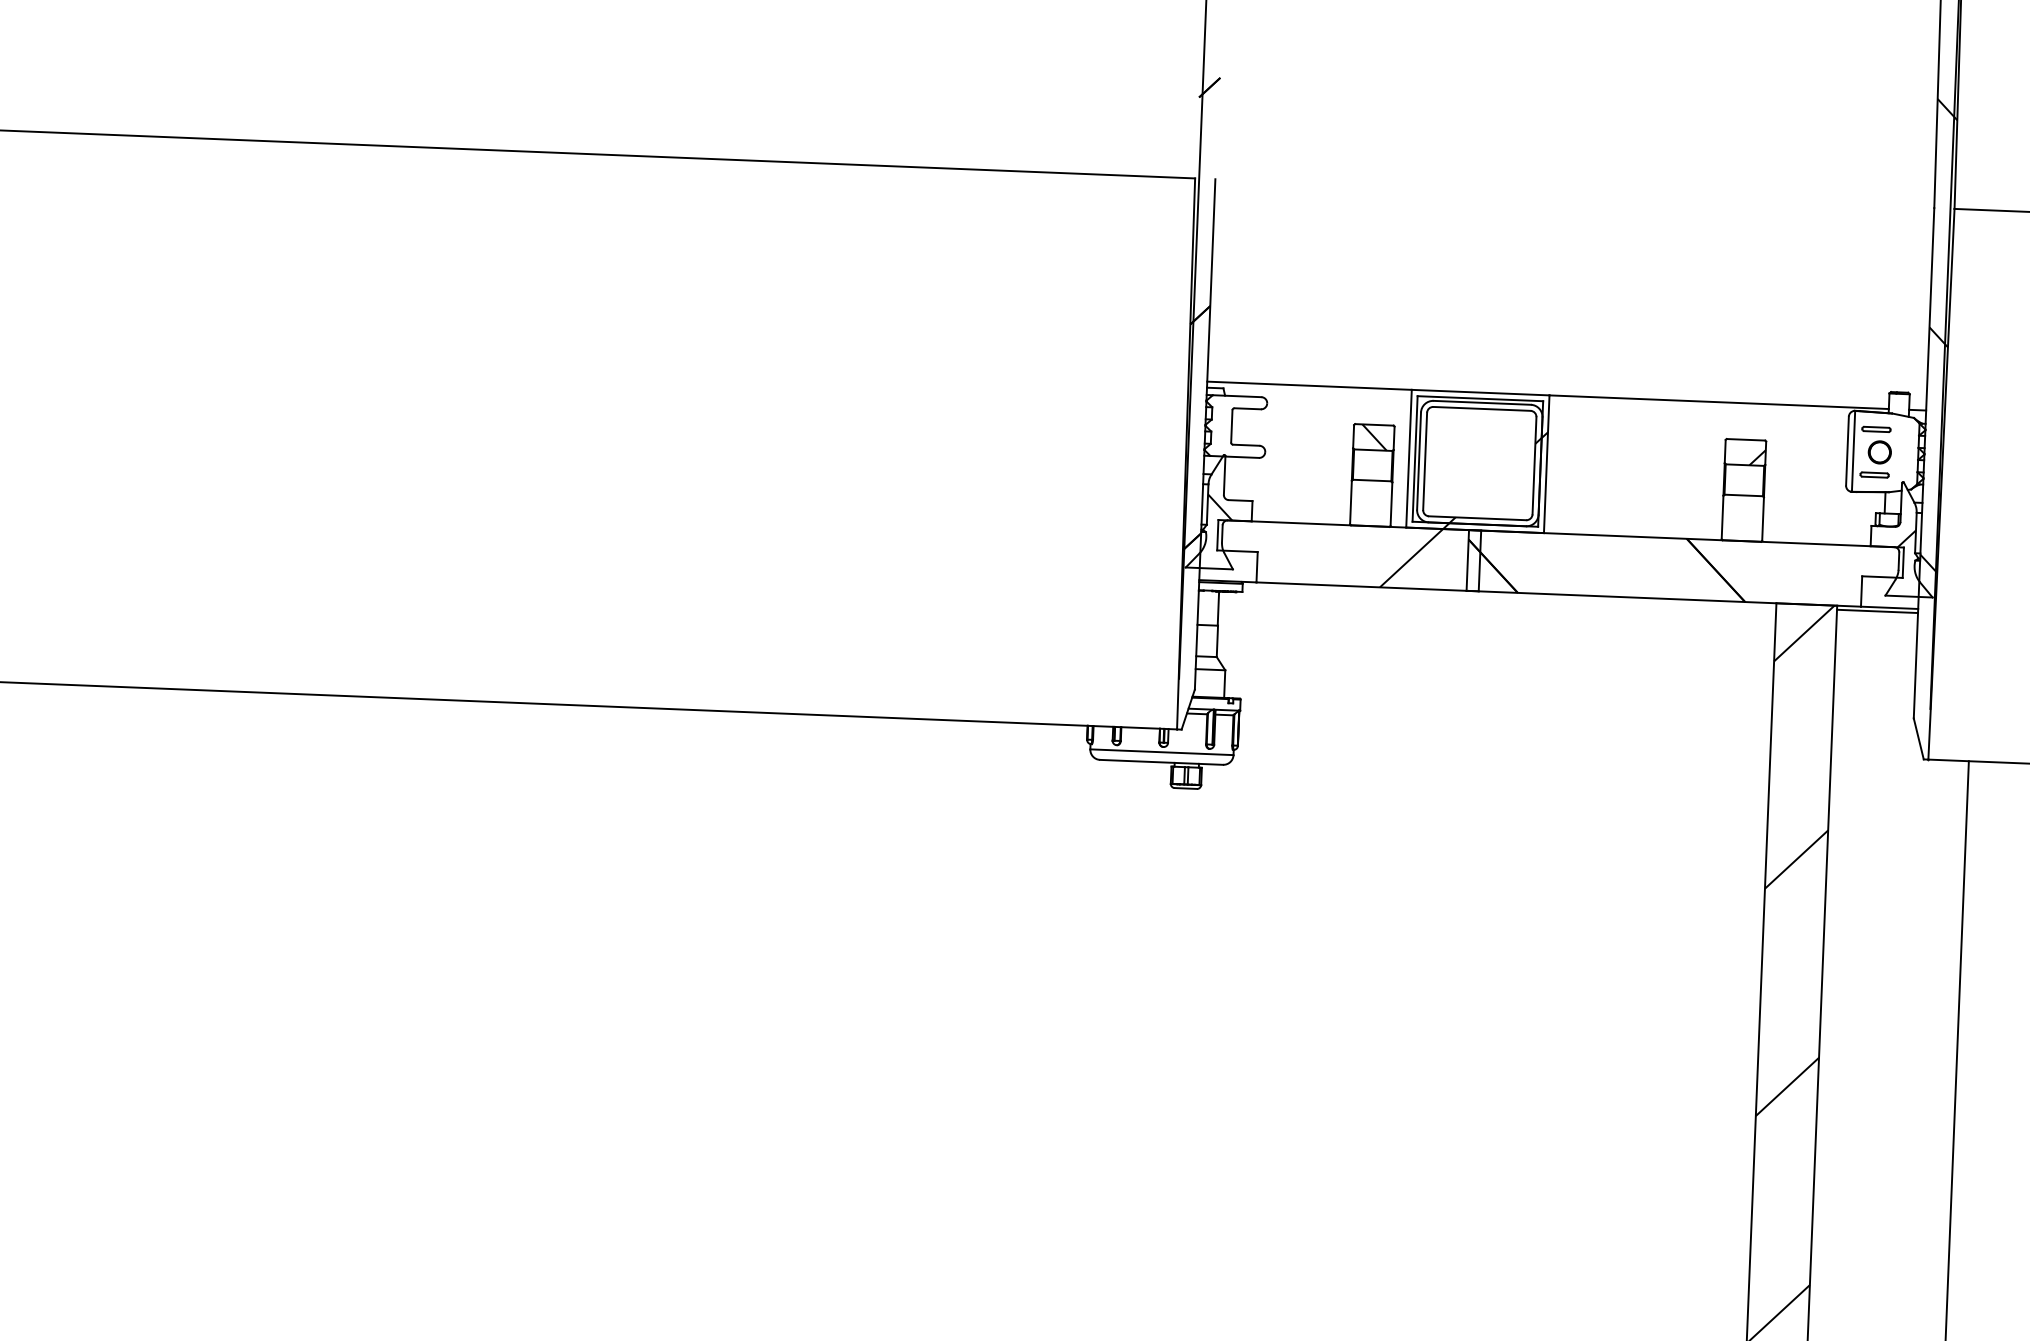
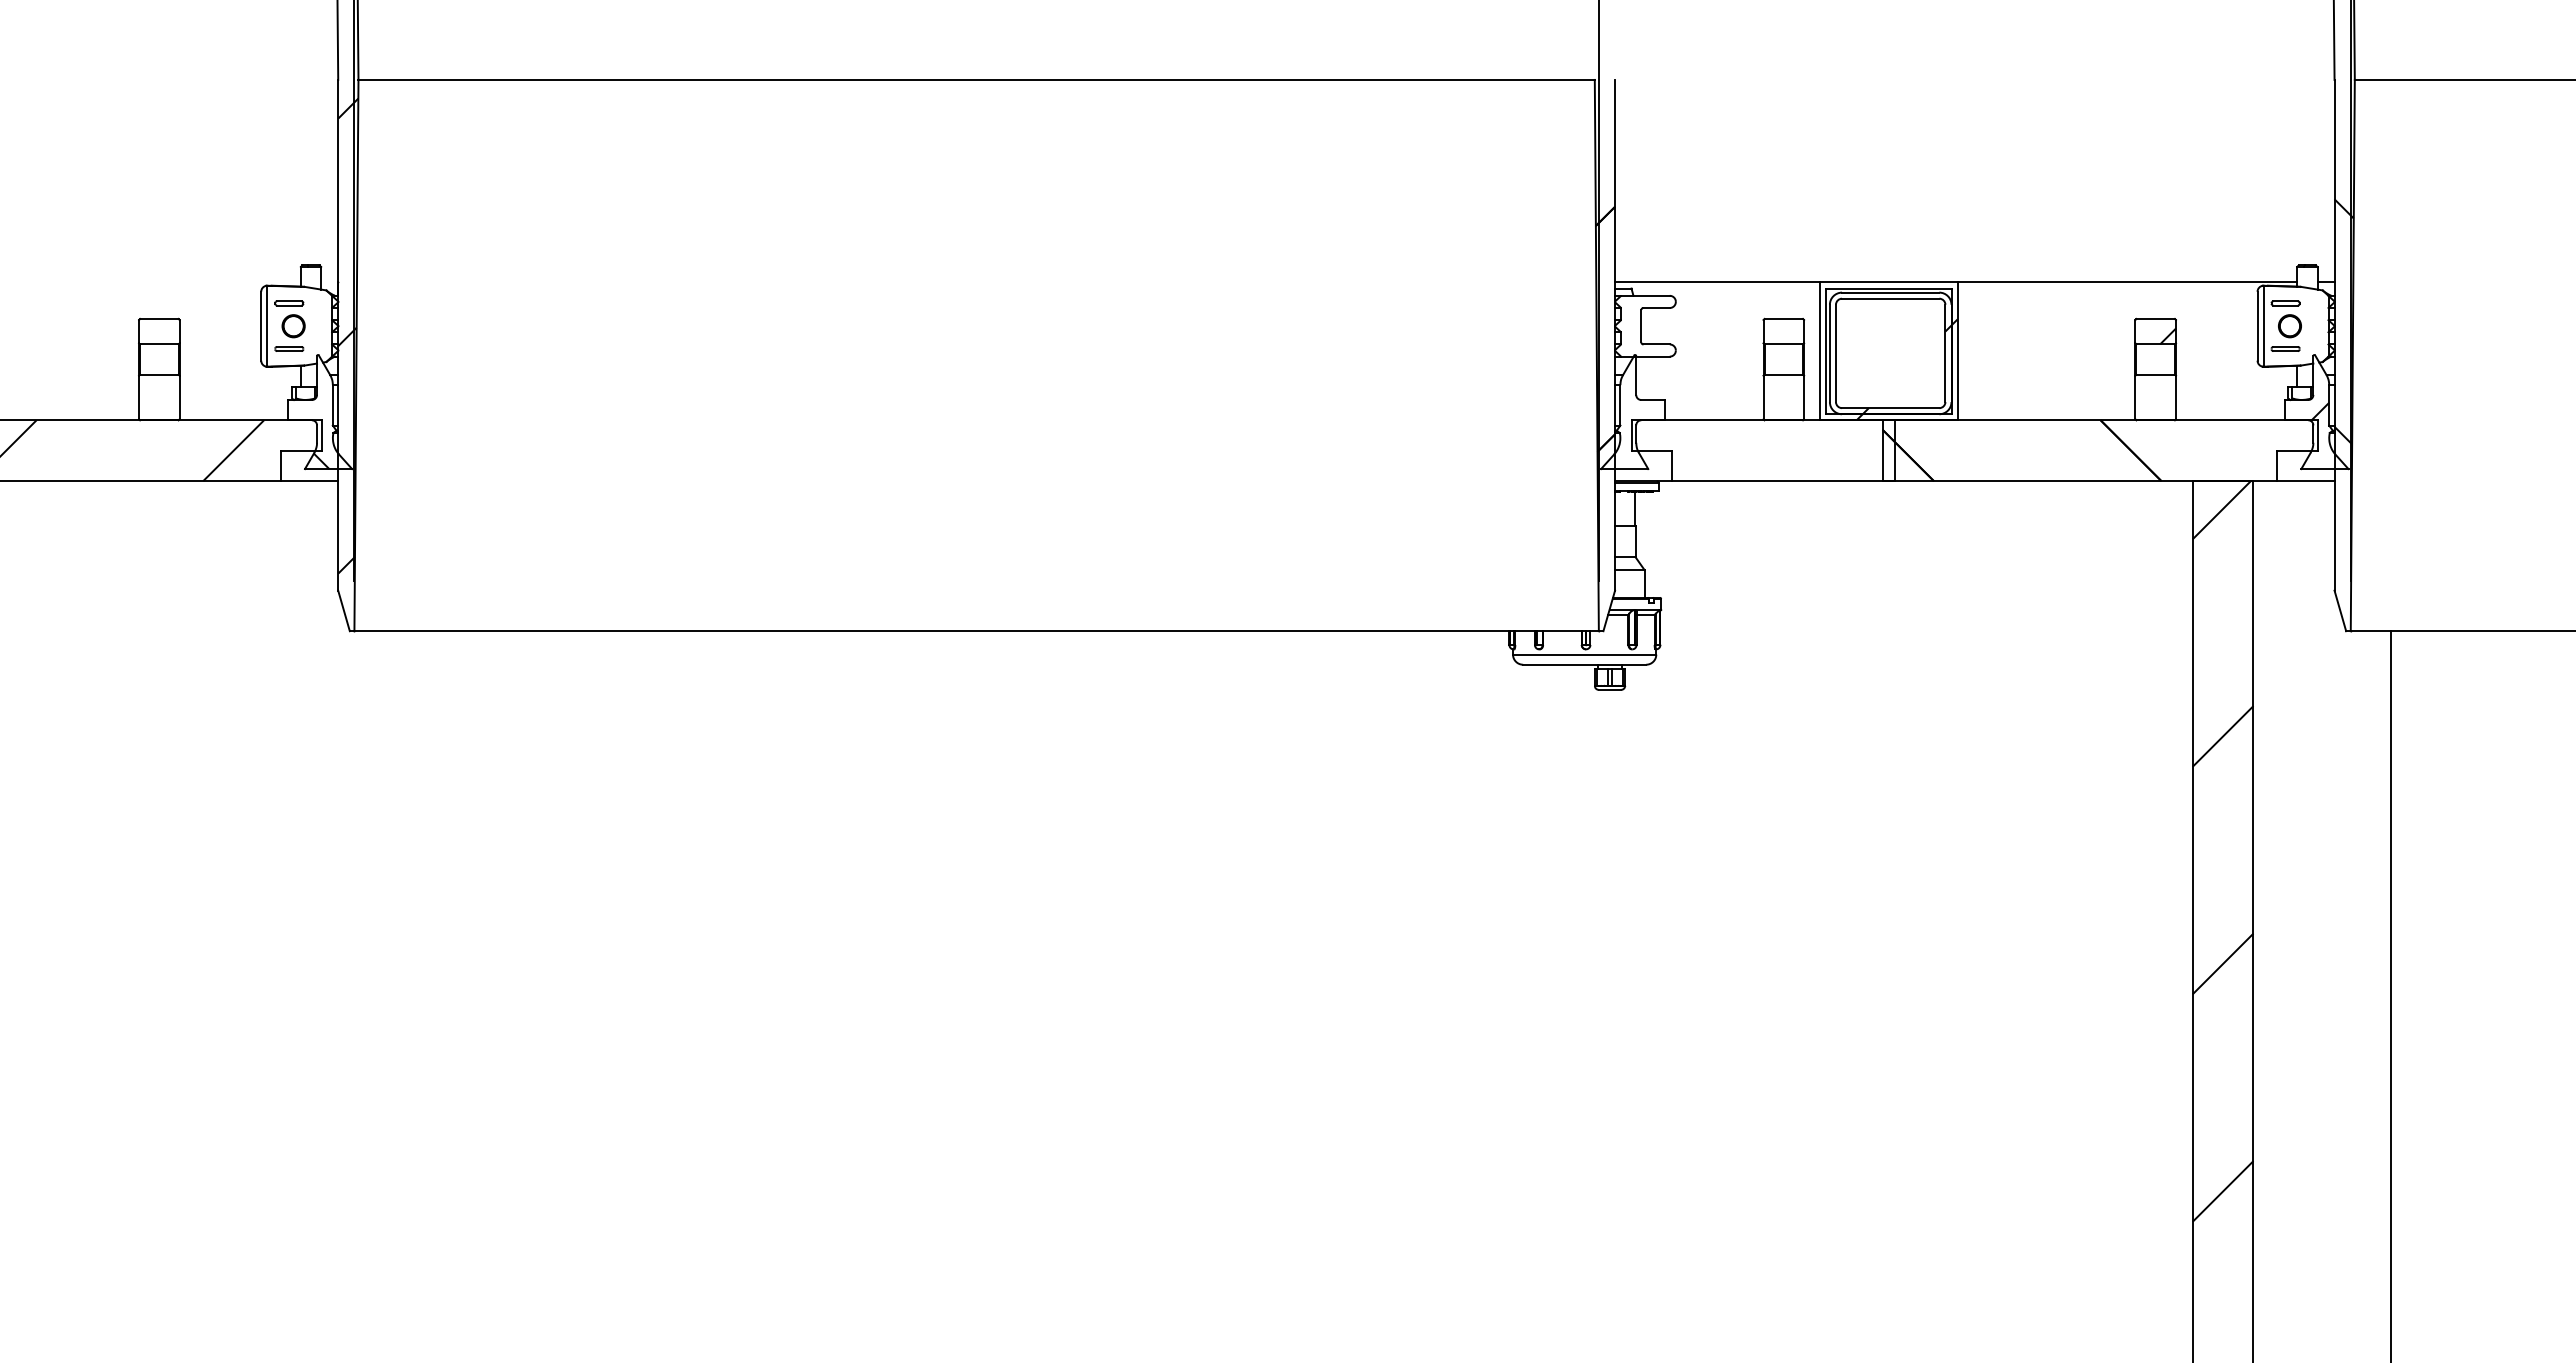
hatch: (1374, 437) -> (1784, 331), removed
hatch: (1219, 507) -> (1632, 407), removed
hatch: (1410, 557) -> (1825, 450), removed
line: (1876, 611) -> (2293, 485), removed

